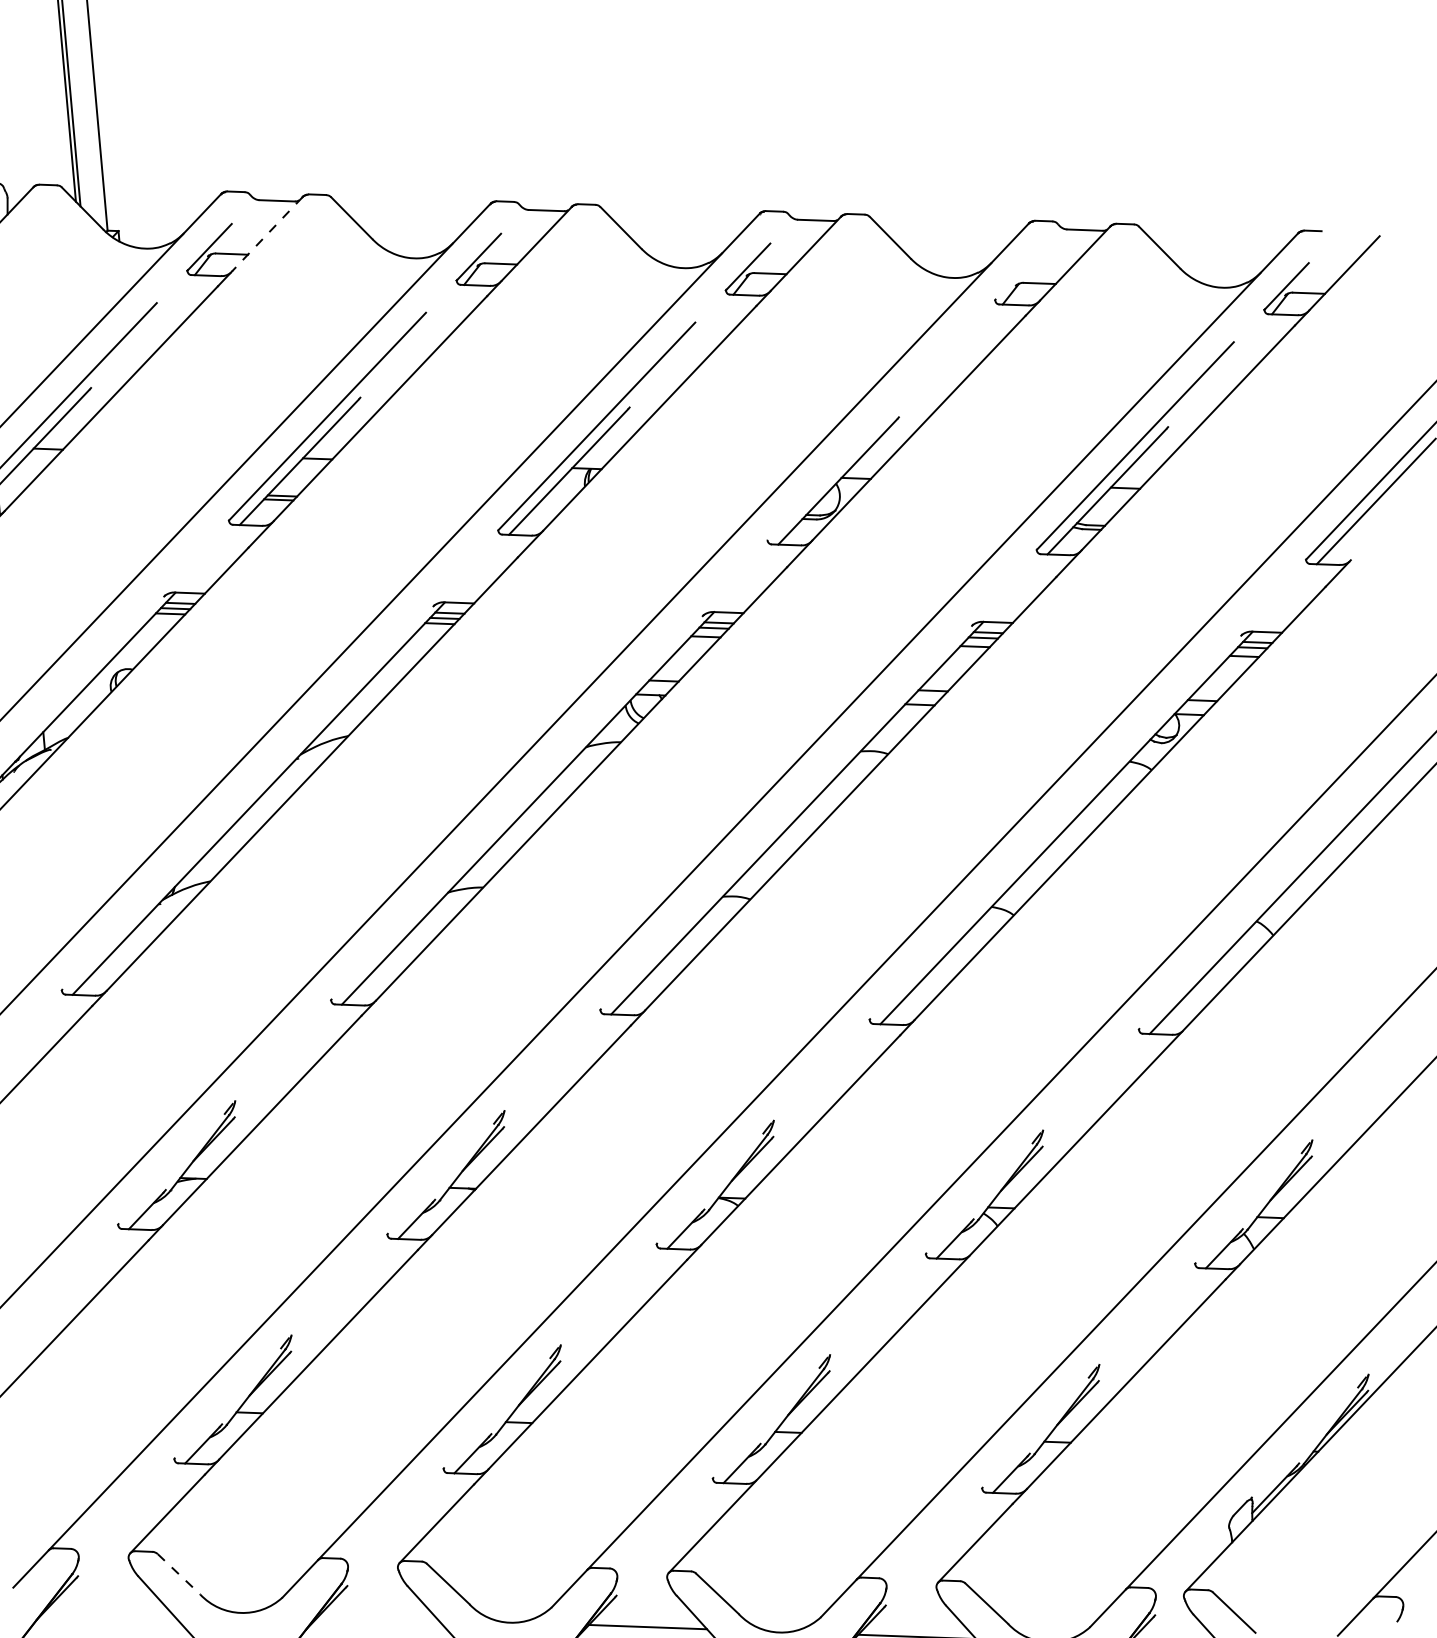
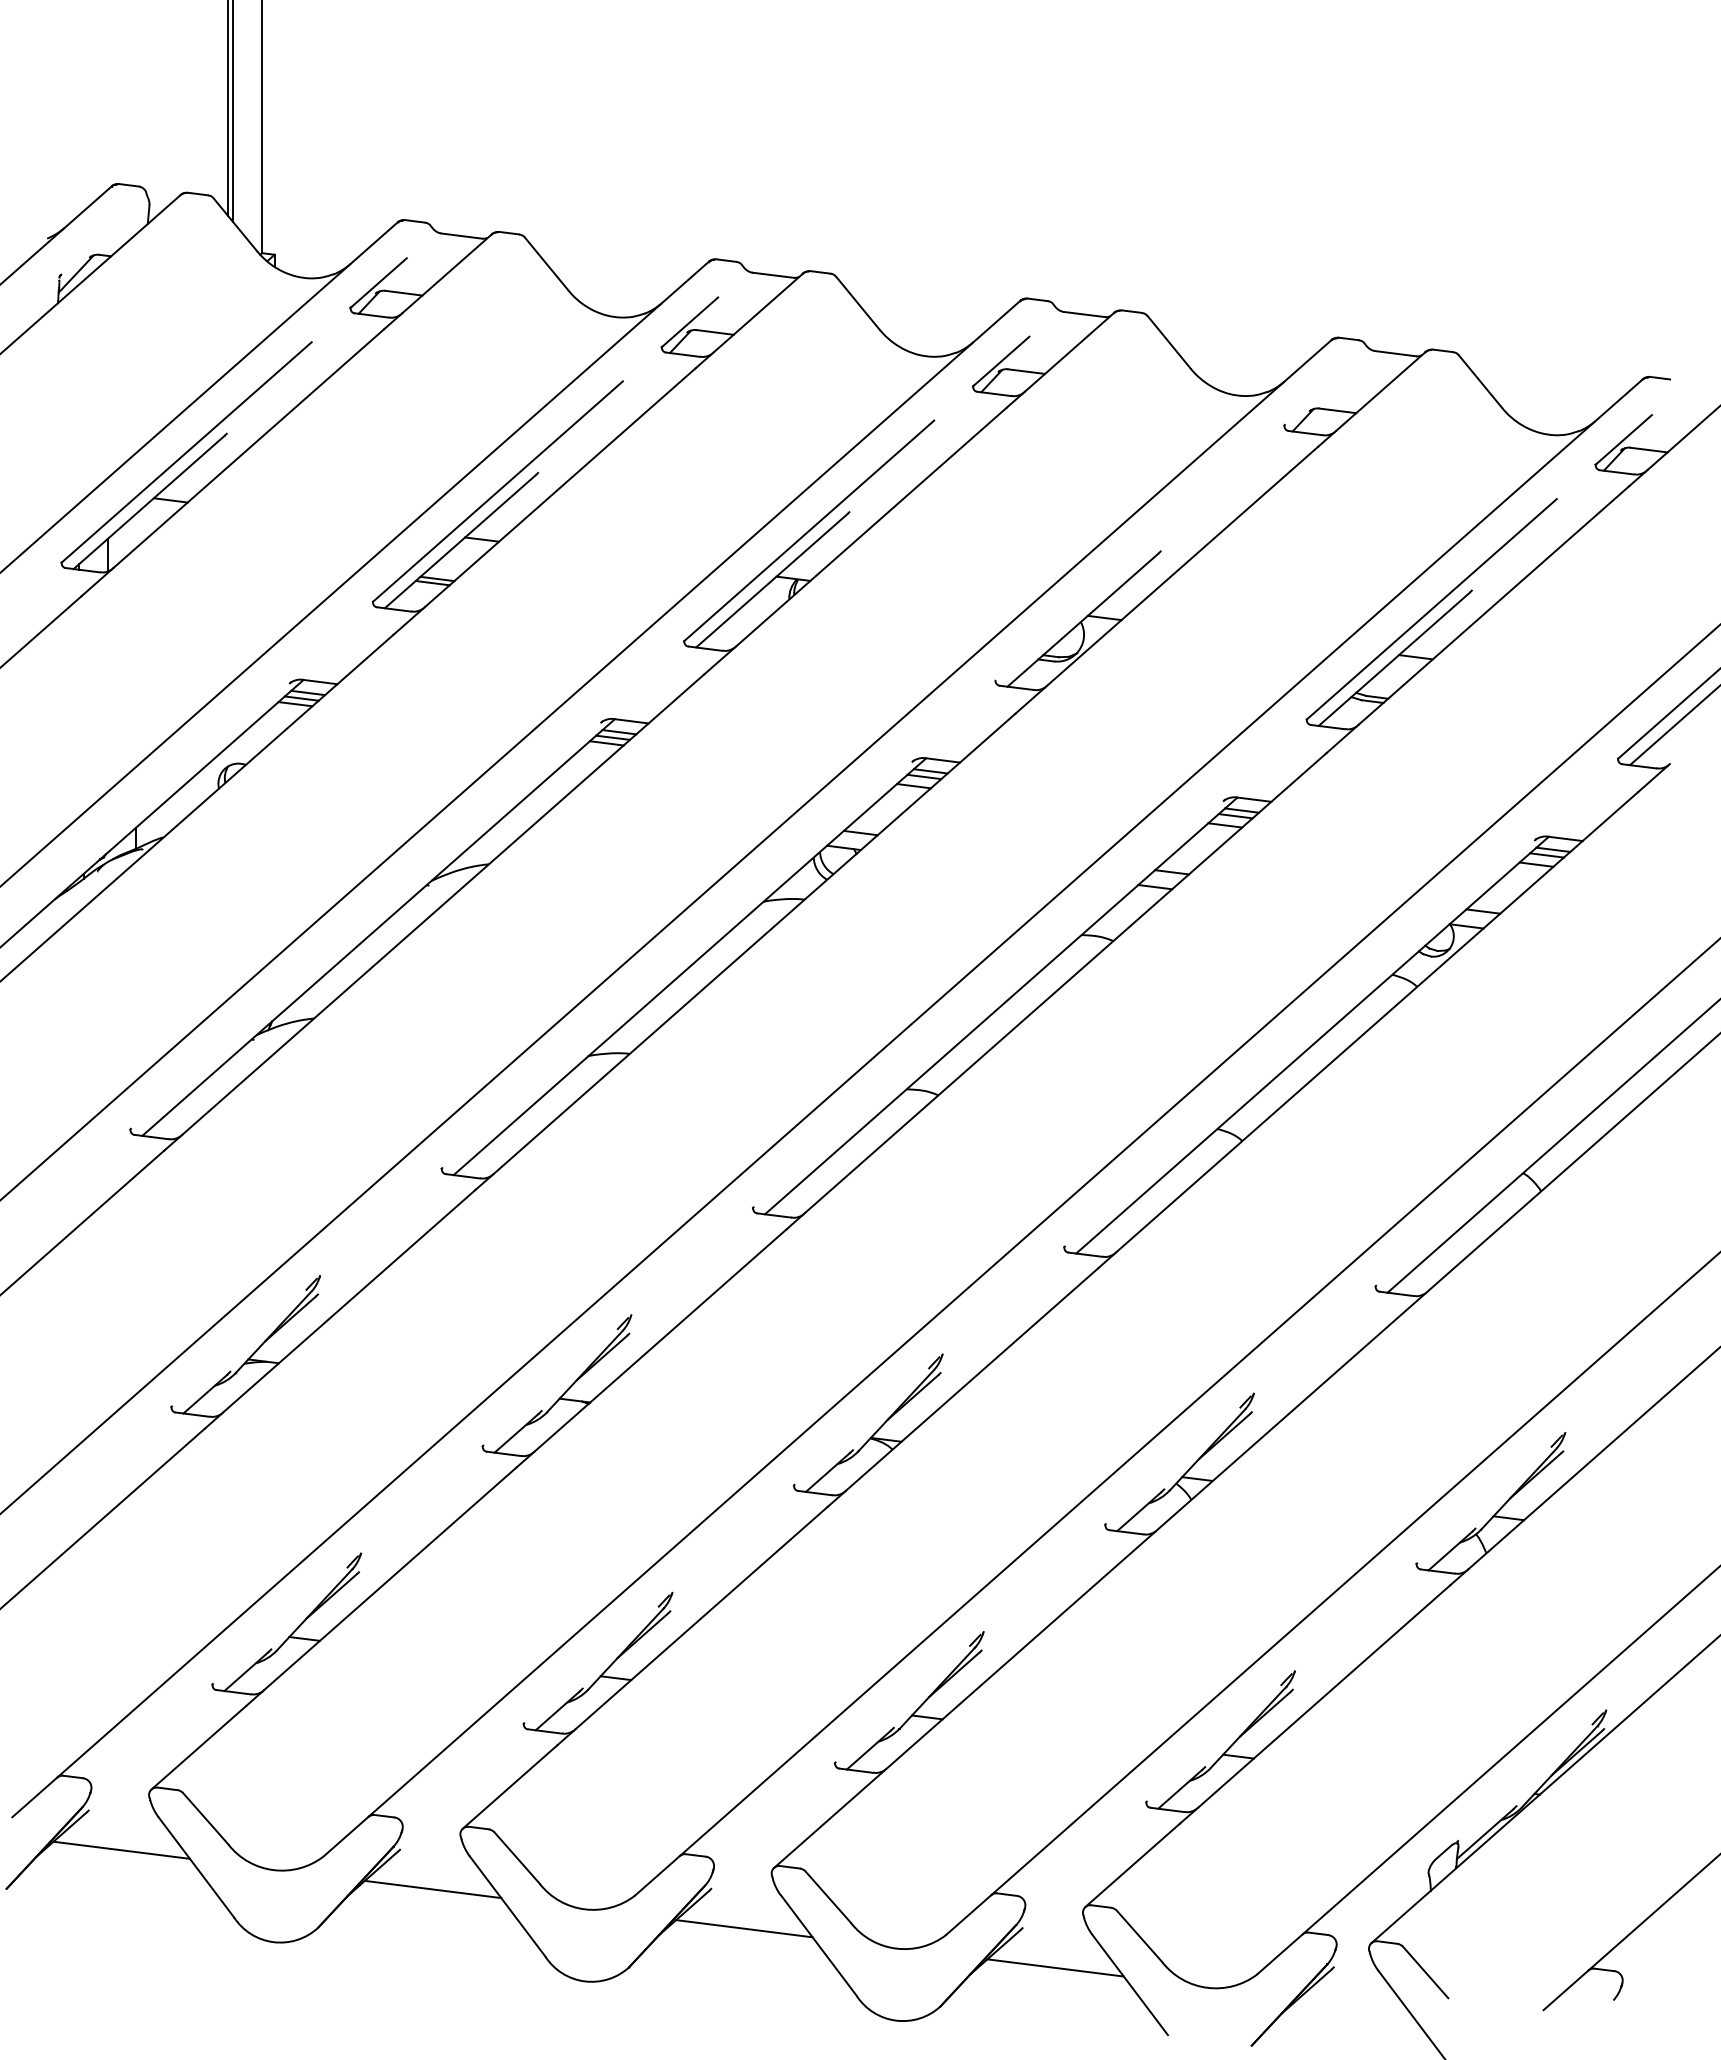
line: (267, 233) -> (447, 273), dashed -> solid
line: (179, 1574) -> (206, 1819), dashed -> solid
line: (109, 1606) -> (121, 1849), added
line: (378, 1617) -> (432, 1889), added

